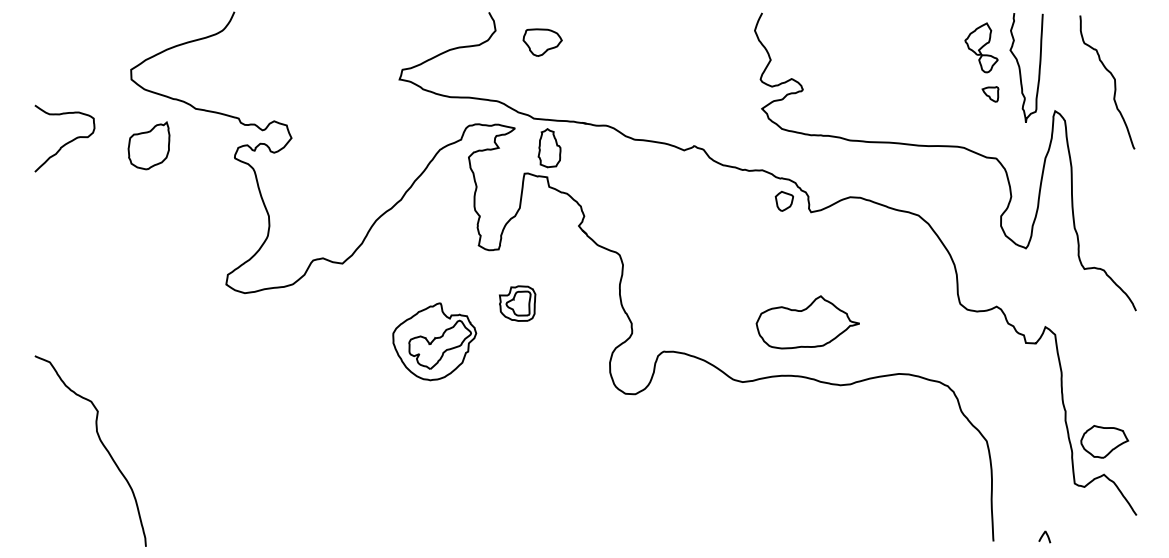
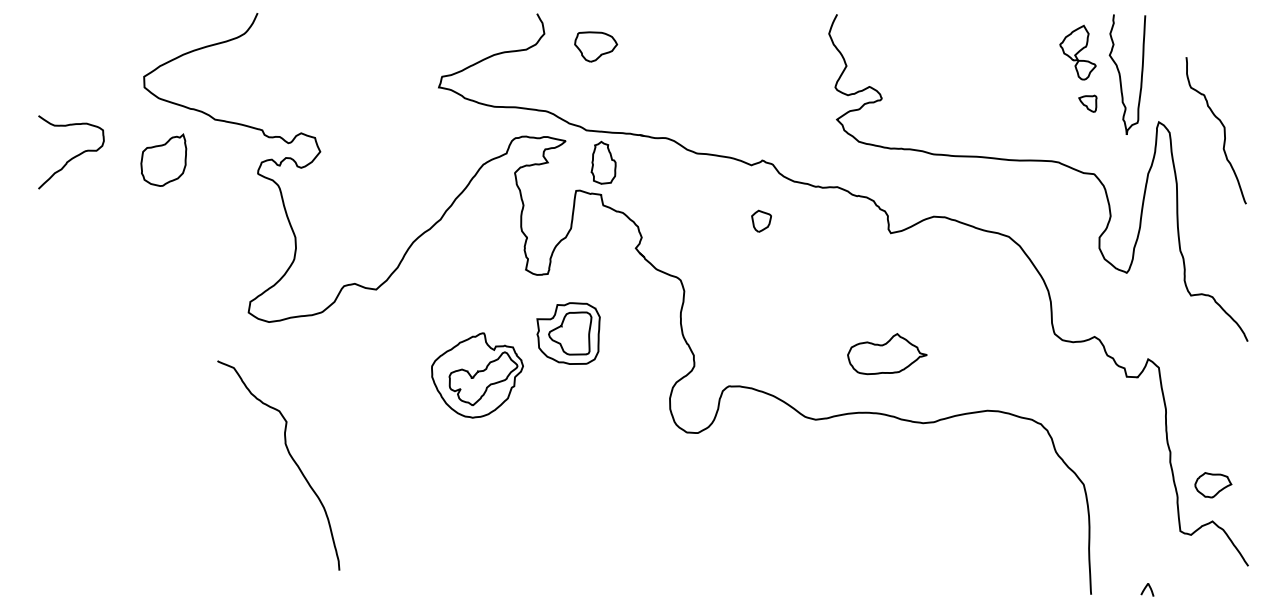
curve: (1114, 82) -> (1223, 130), moved
part: (784, 200) -> (761, 220), moved
part: (517, 303) -> (568, 333), size x1.6
part: (808, 321) -> (887, 353), size x0.7
part: (1104, 441) -> (1213, 484), size x0.7
curve: (101, 443) -> (290, 457), moved

